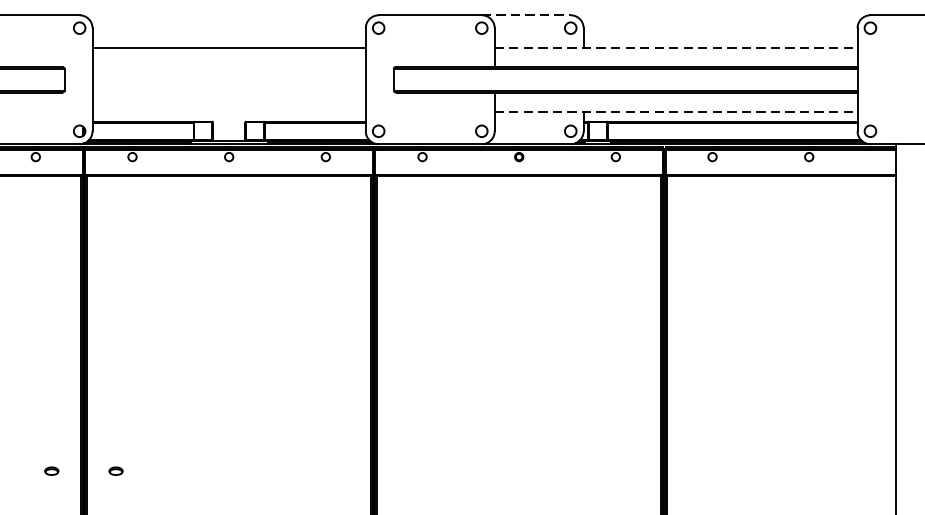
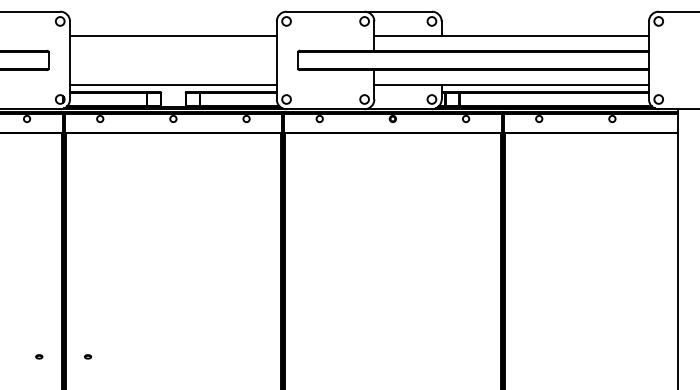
line: (526, 15) -> (398, 11), dashed -> solid
line: (677, 48) -> (512, 36), dashed -> solid
line: (229, 111) -> (173, 84), added
line: (677, 111) -> (512, 84), dashed -> solid
part: (52, 470) -> (39, 356), size x0.62
part: (116, 470) -> (88, 356), size x0.62

